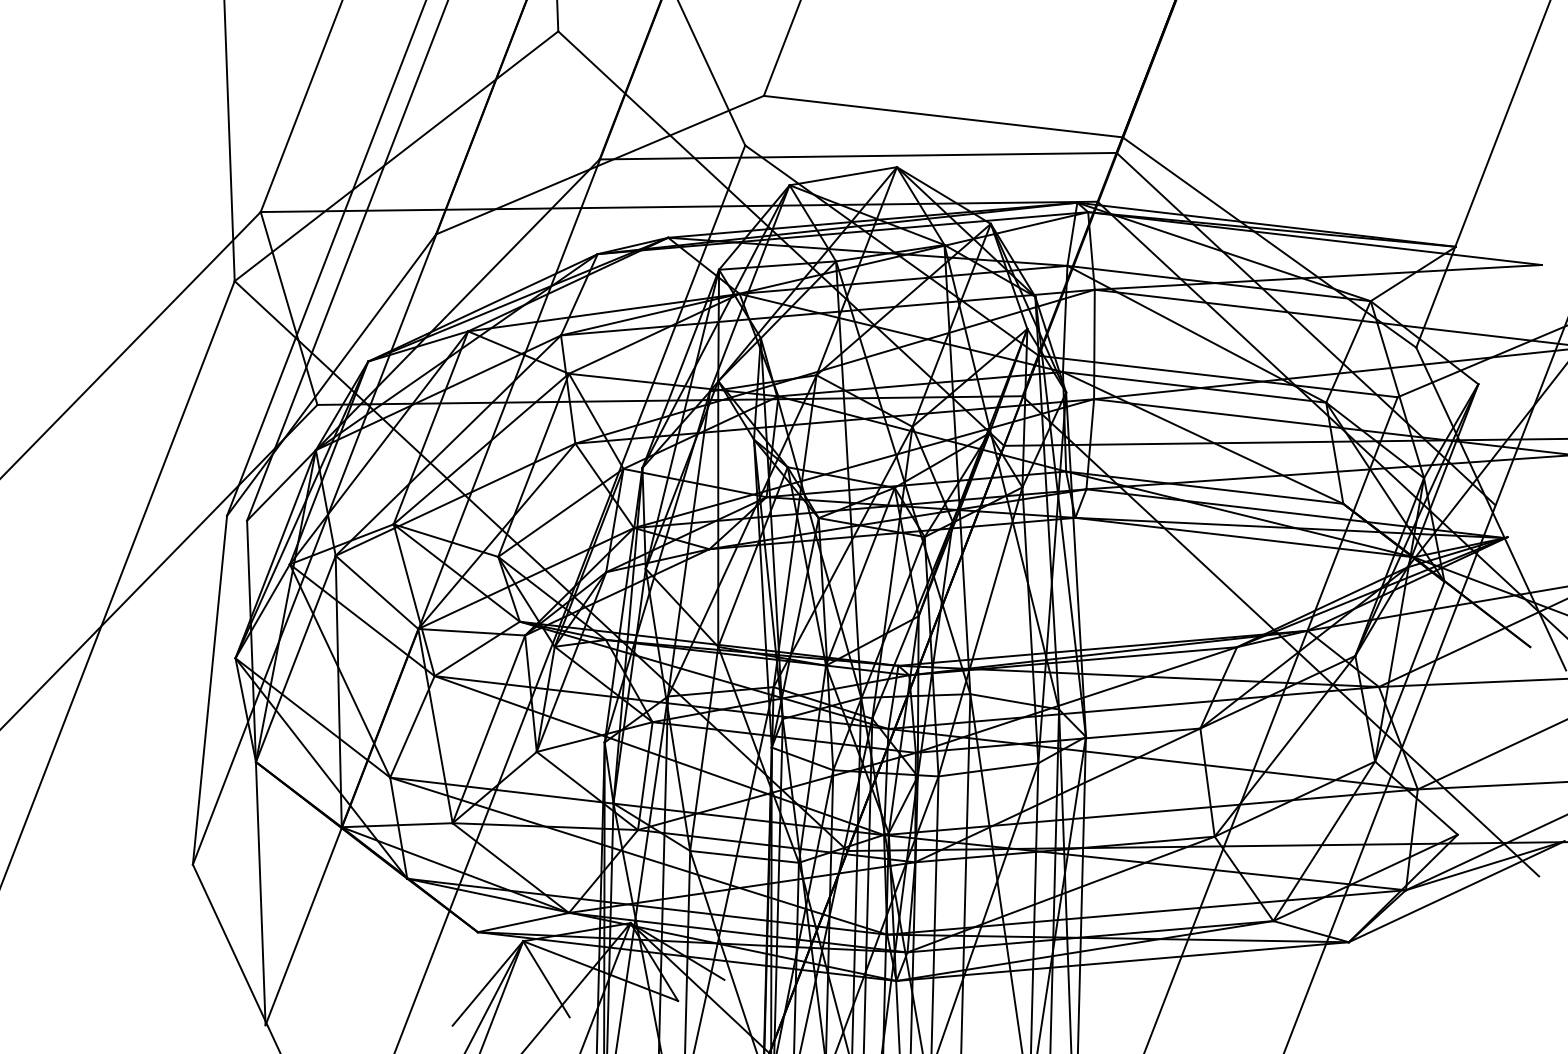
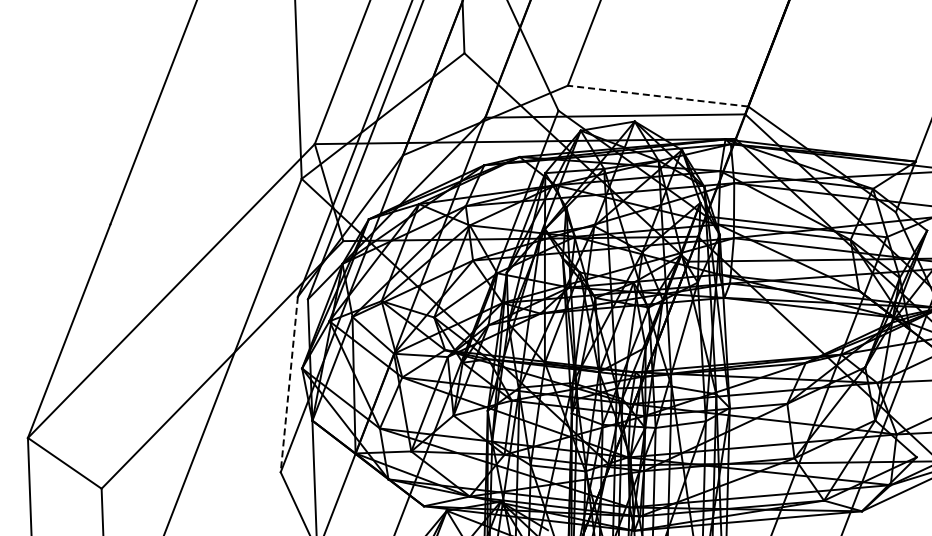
line: (944, 117) -> (658, 96), solid -> dashed
line: (210, 692) -> (289, 385), solid -> dashed

